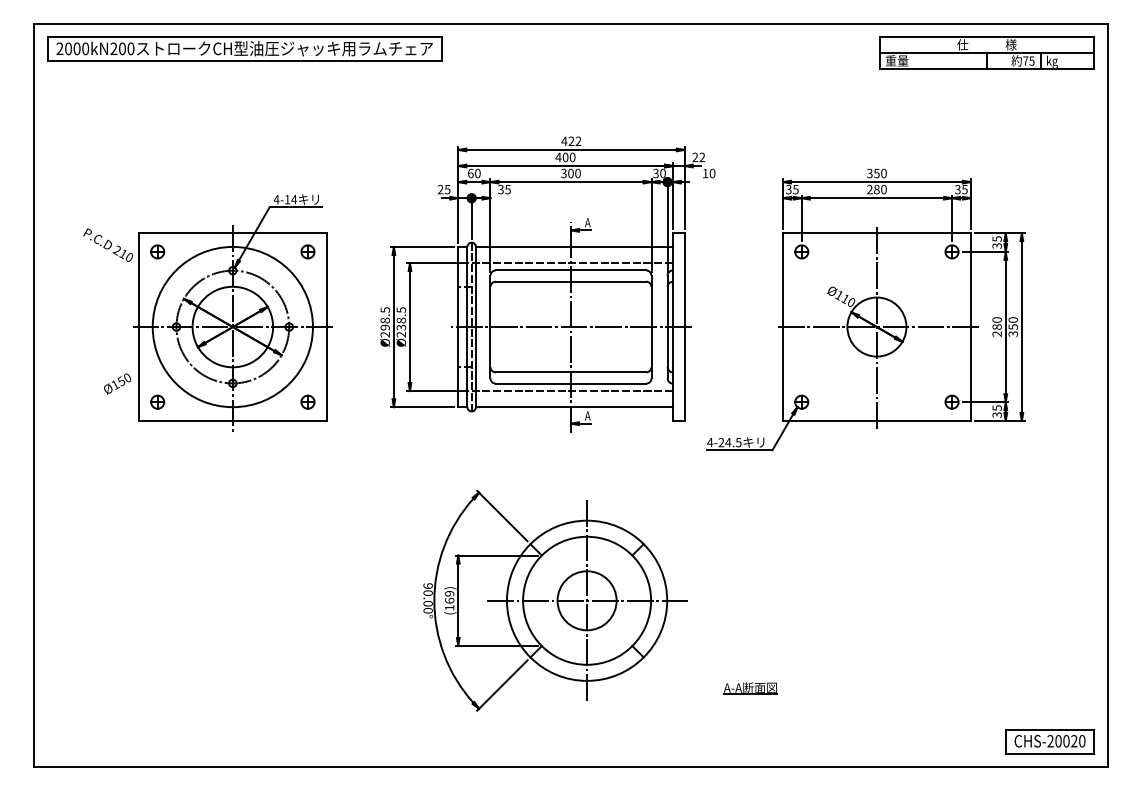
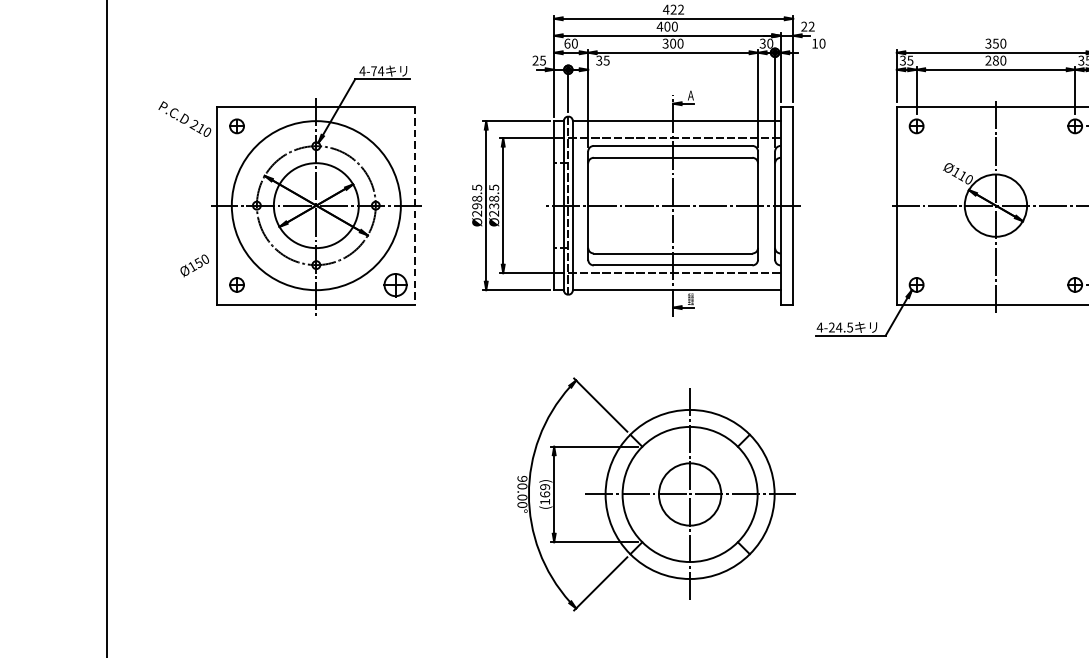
text: (287, 199) -> (374, 71), 4-14 -> 4-74
part: (307, 251) -> (395, 125), removed
line: (326, 327) -> (415, 206), solid -> dashed
part: (307, 401) -> (395, 284), size x1.6
text: (587, 415) -> (690, 298), A -> 重量
part: (750, 688) -> (862, 587), removed

